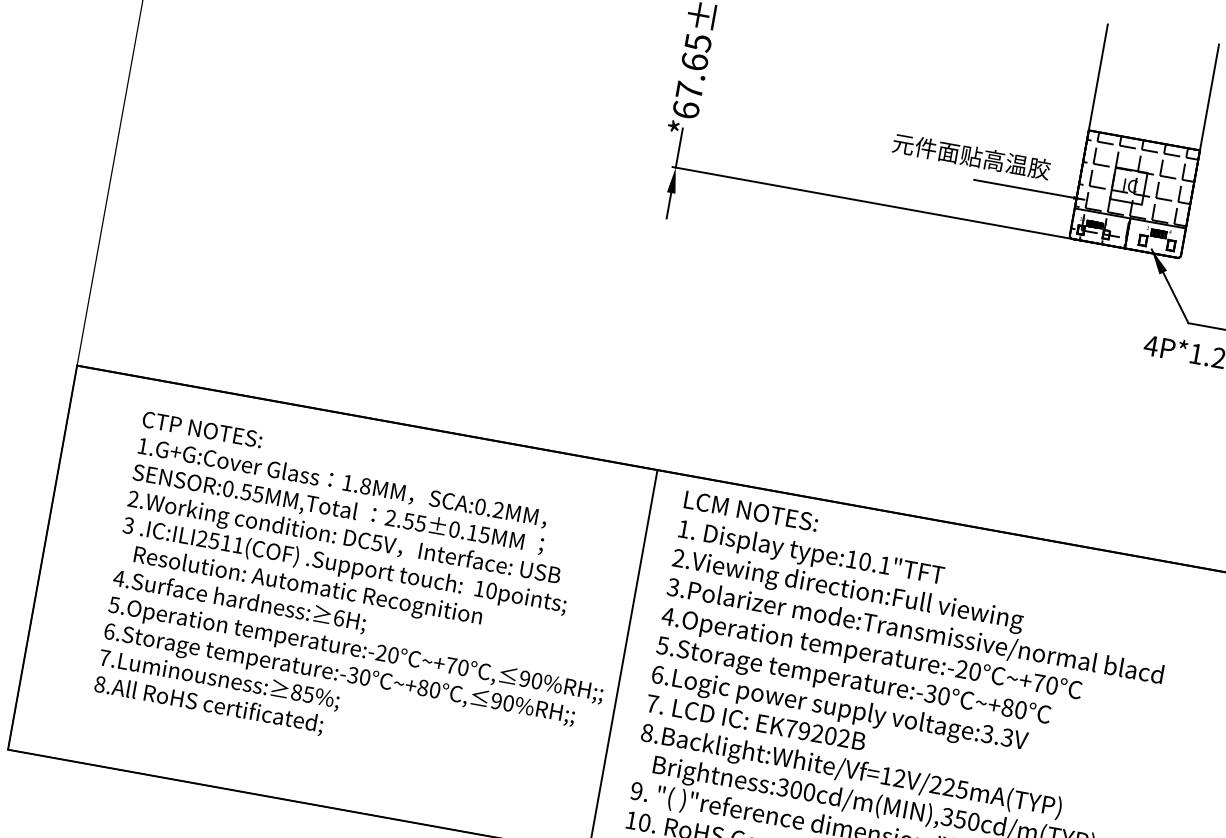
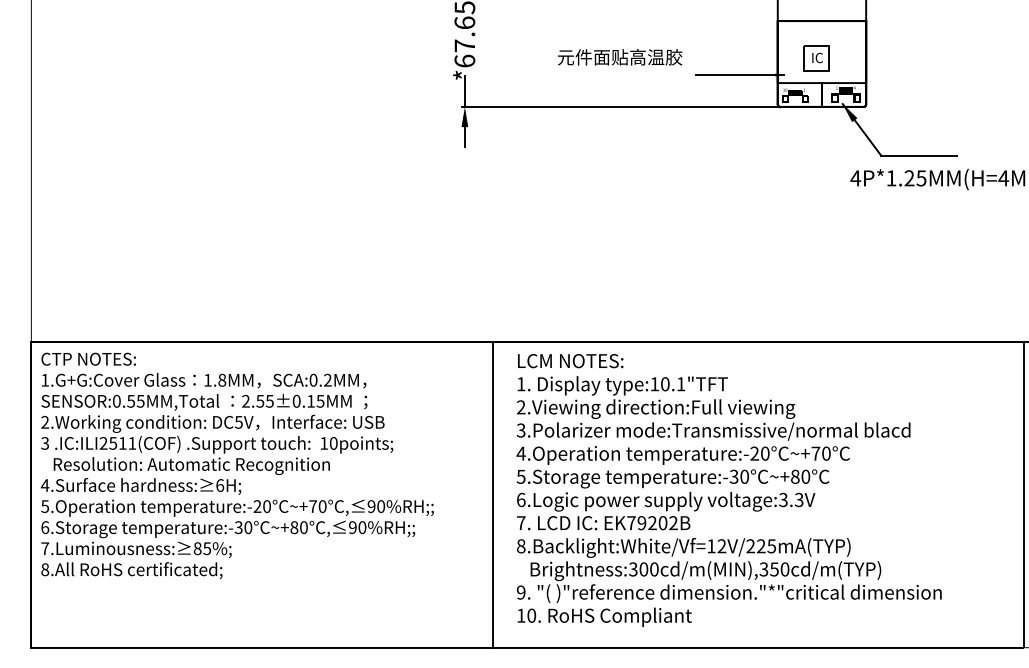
text: (972, 156) -> (620, 57), moved
hatch: (1134, 193) -> (821, 63), removed
text: (364, 596) -> (236, 465), moved

